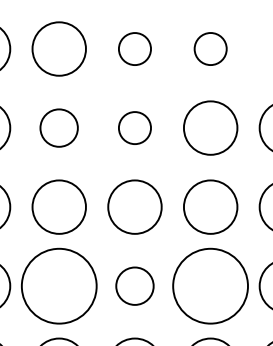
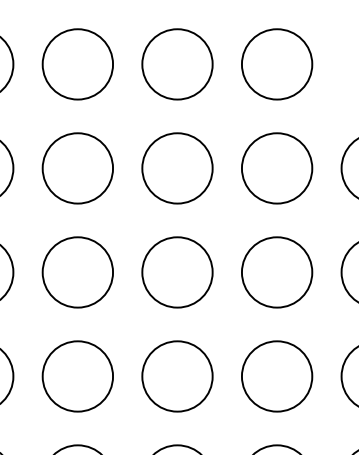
circle: (134, 49) -> (177, 64), size x1.67
circle: (210, 49) -> (276, 64), size x1.67
circle: (58, 128) -> (77, 168), size x1.43
circle: (134, 128) -> (177, 168), size x1.67
circle: (58, 286) -> (77, 376), size x0.71
circle: (134, 286) -> (177, 376), size x1.43
circle: (210, 286) -> (277, 376), size x0.71

